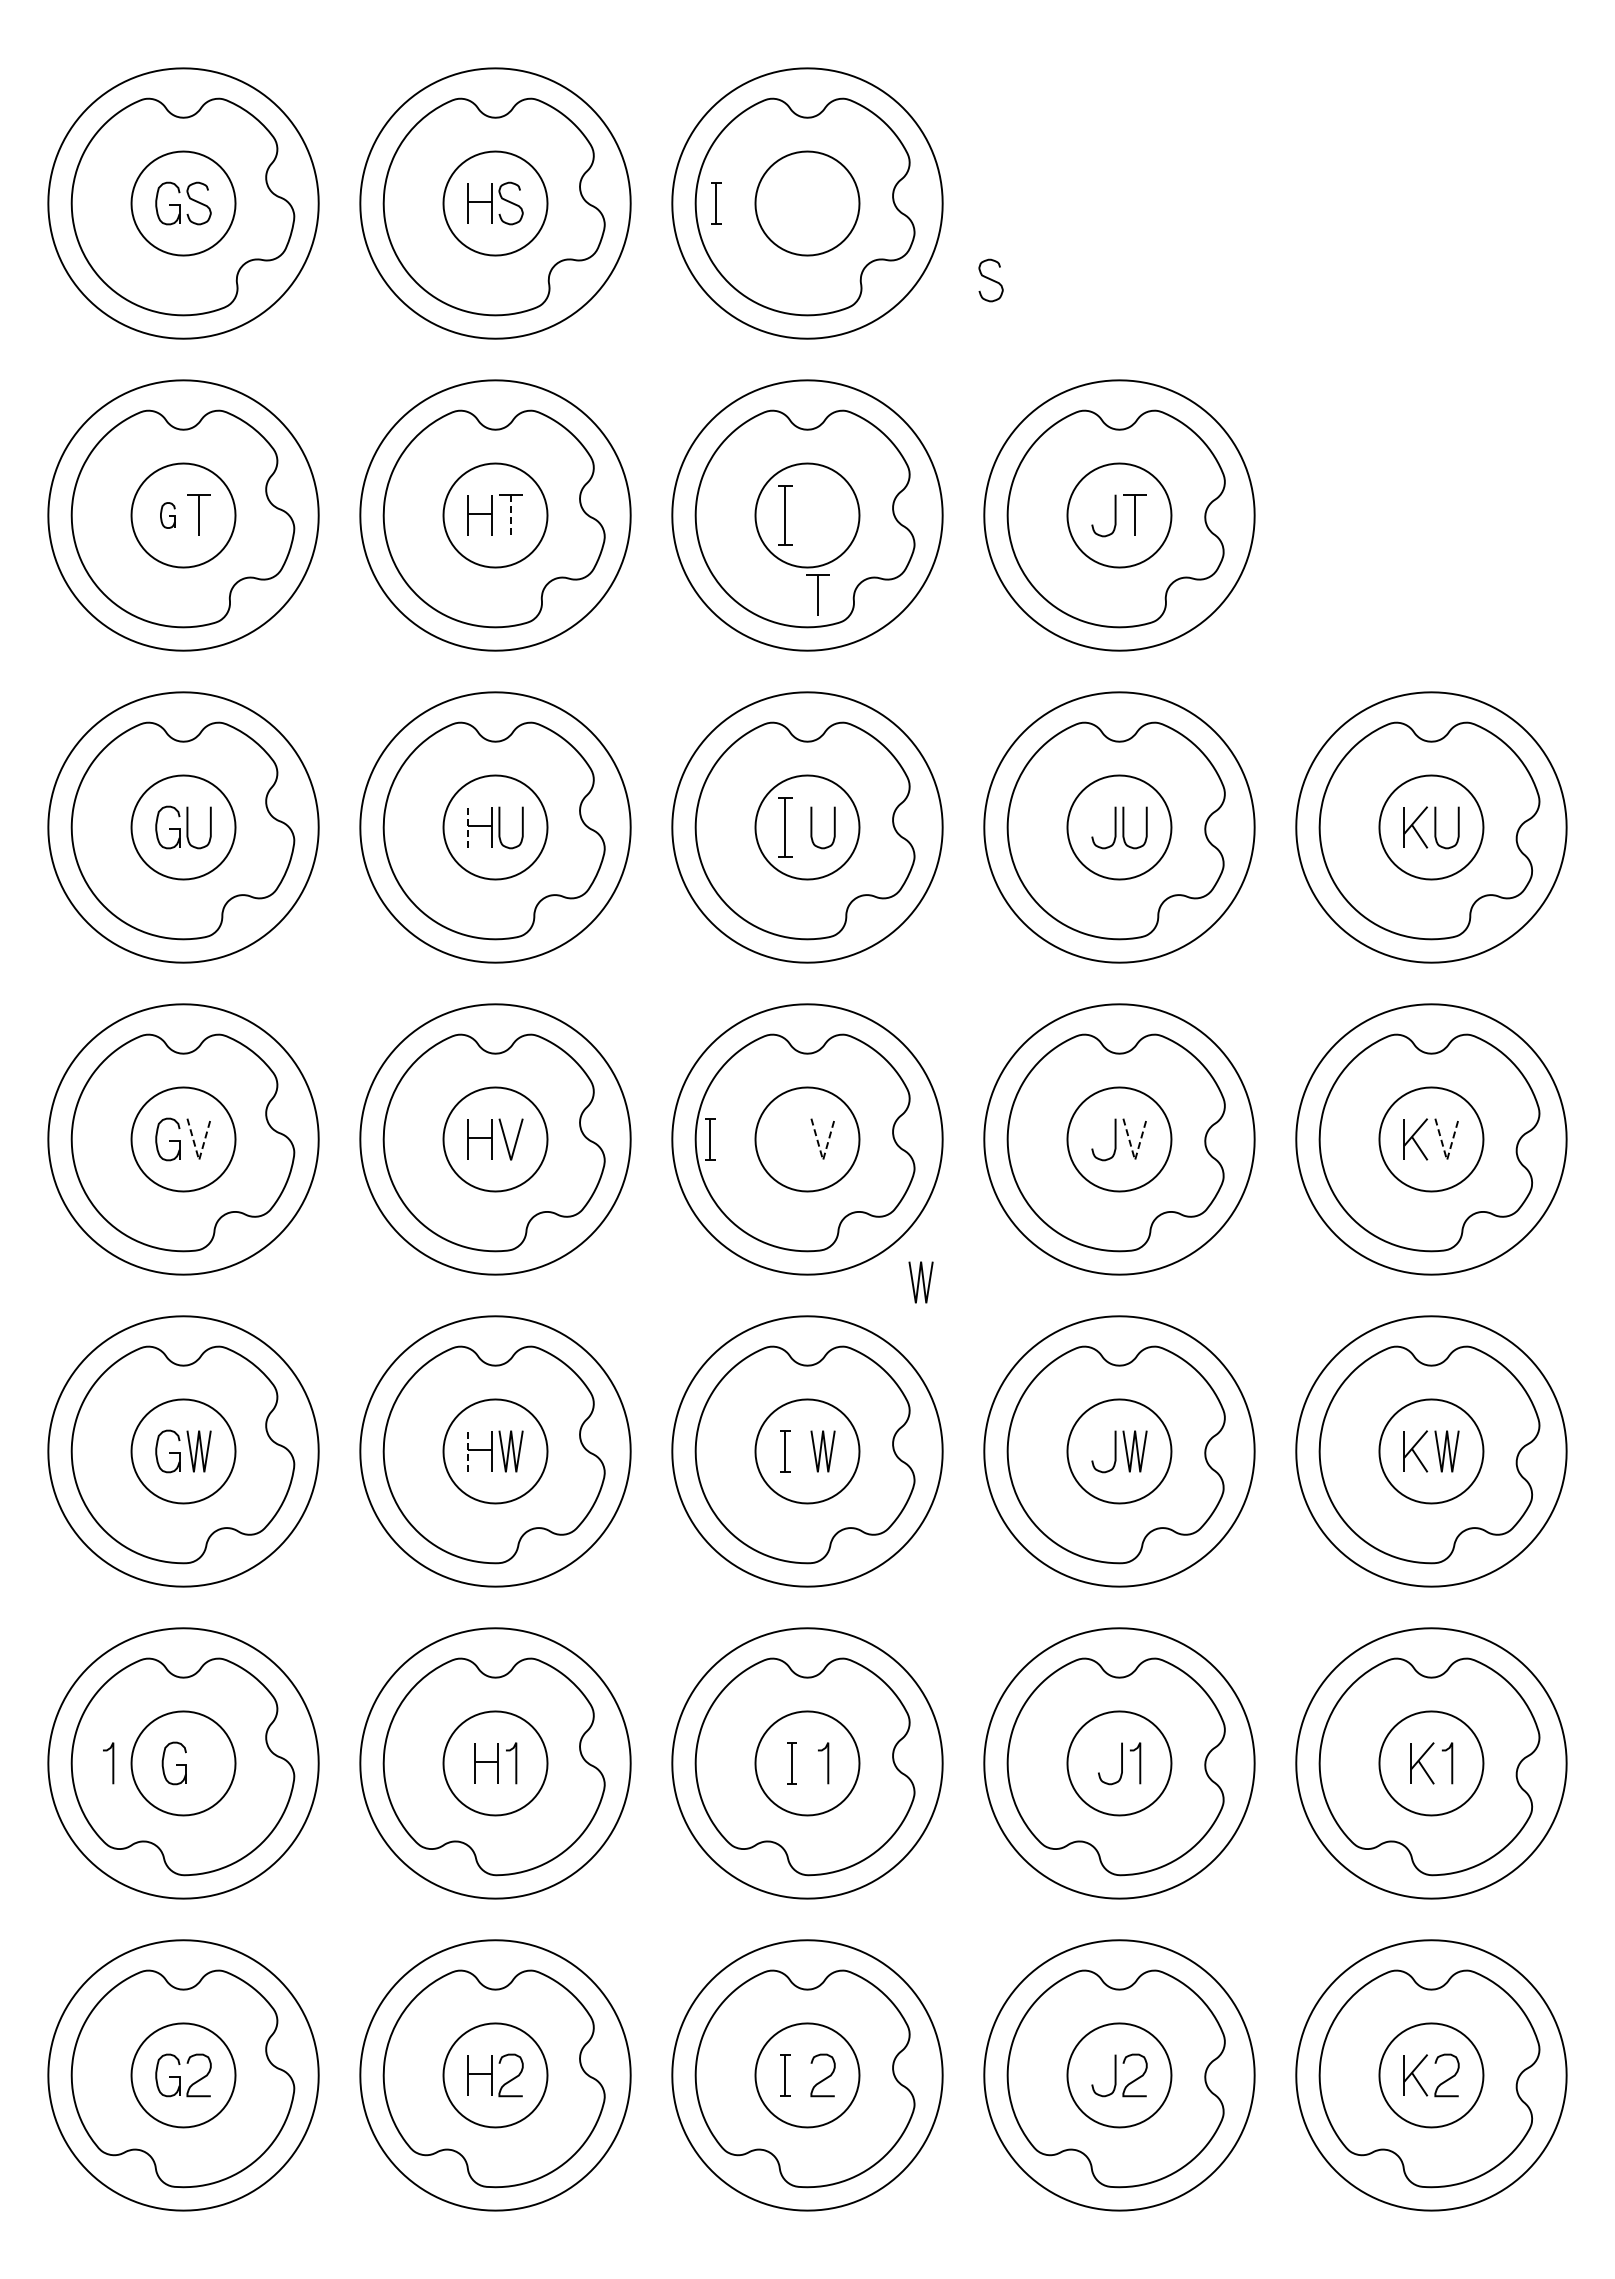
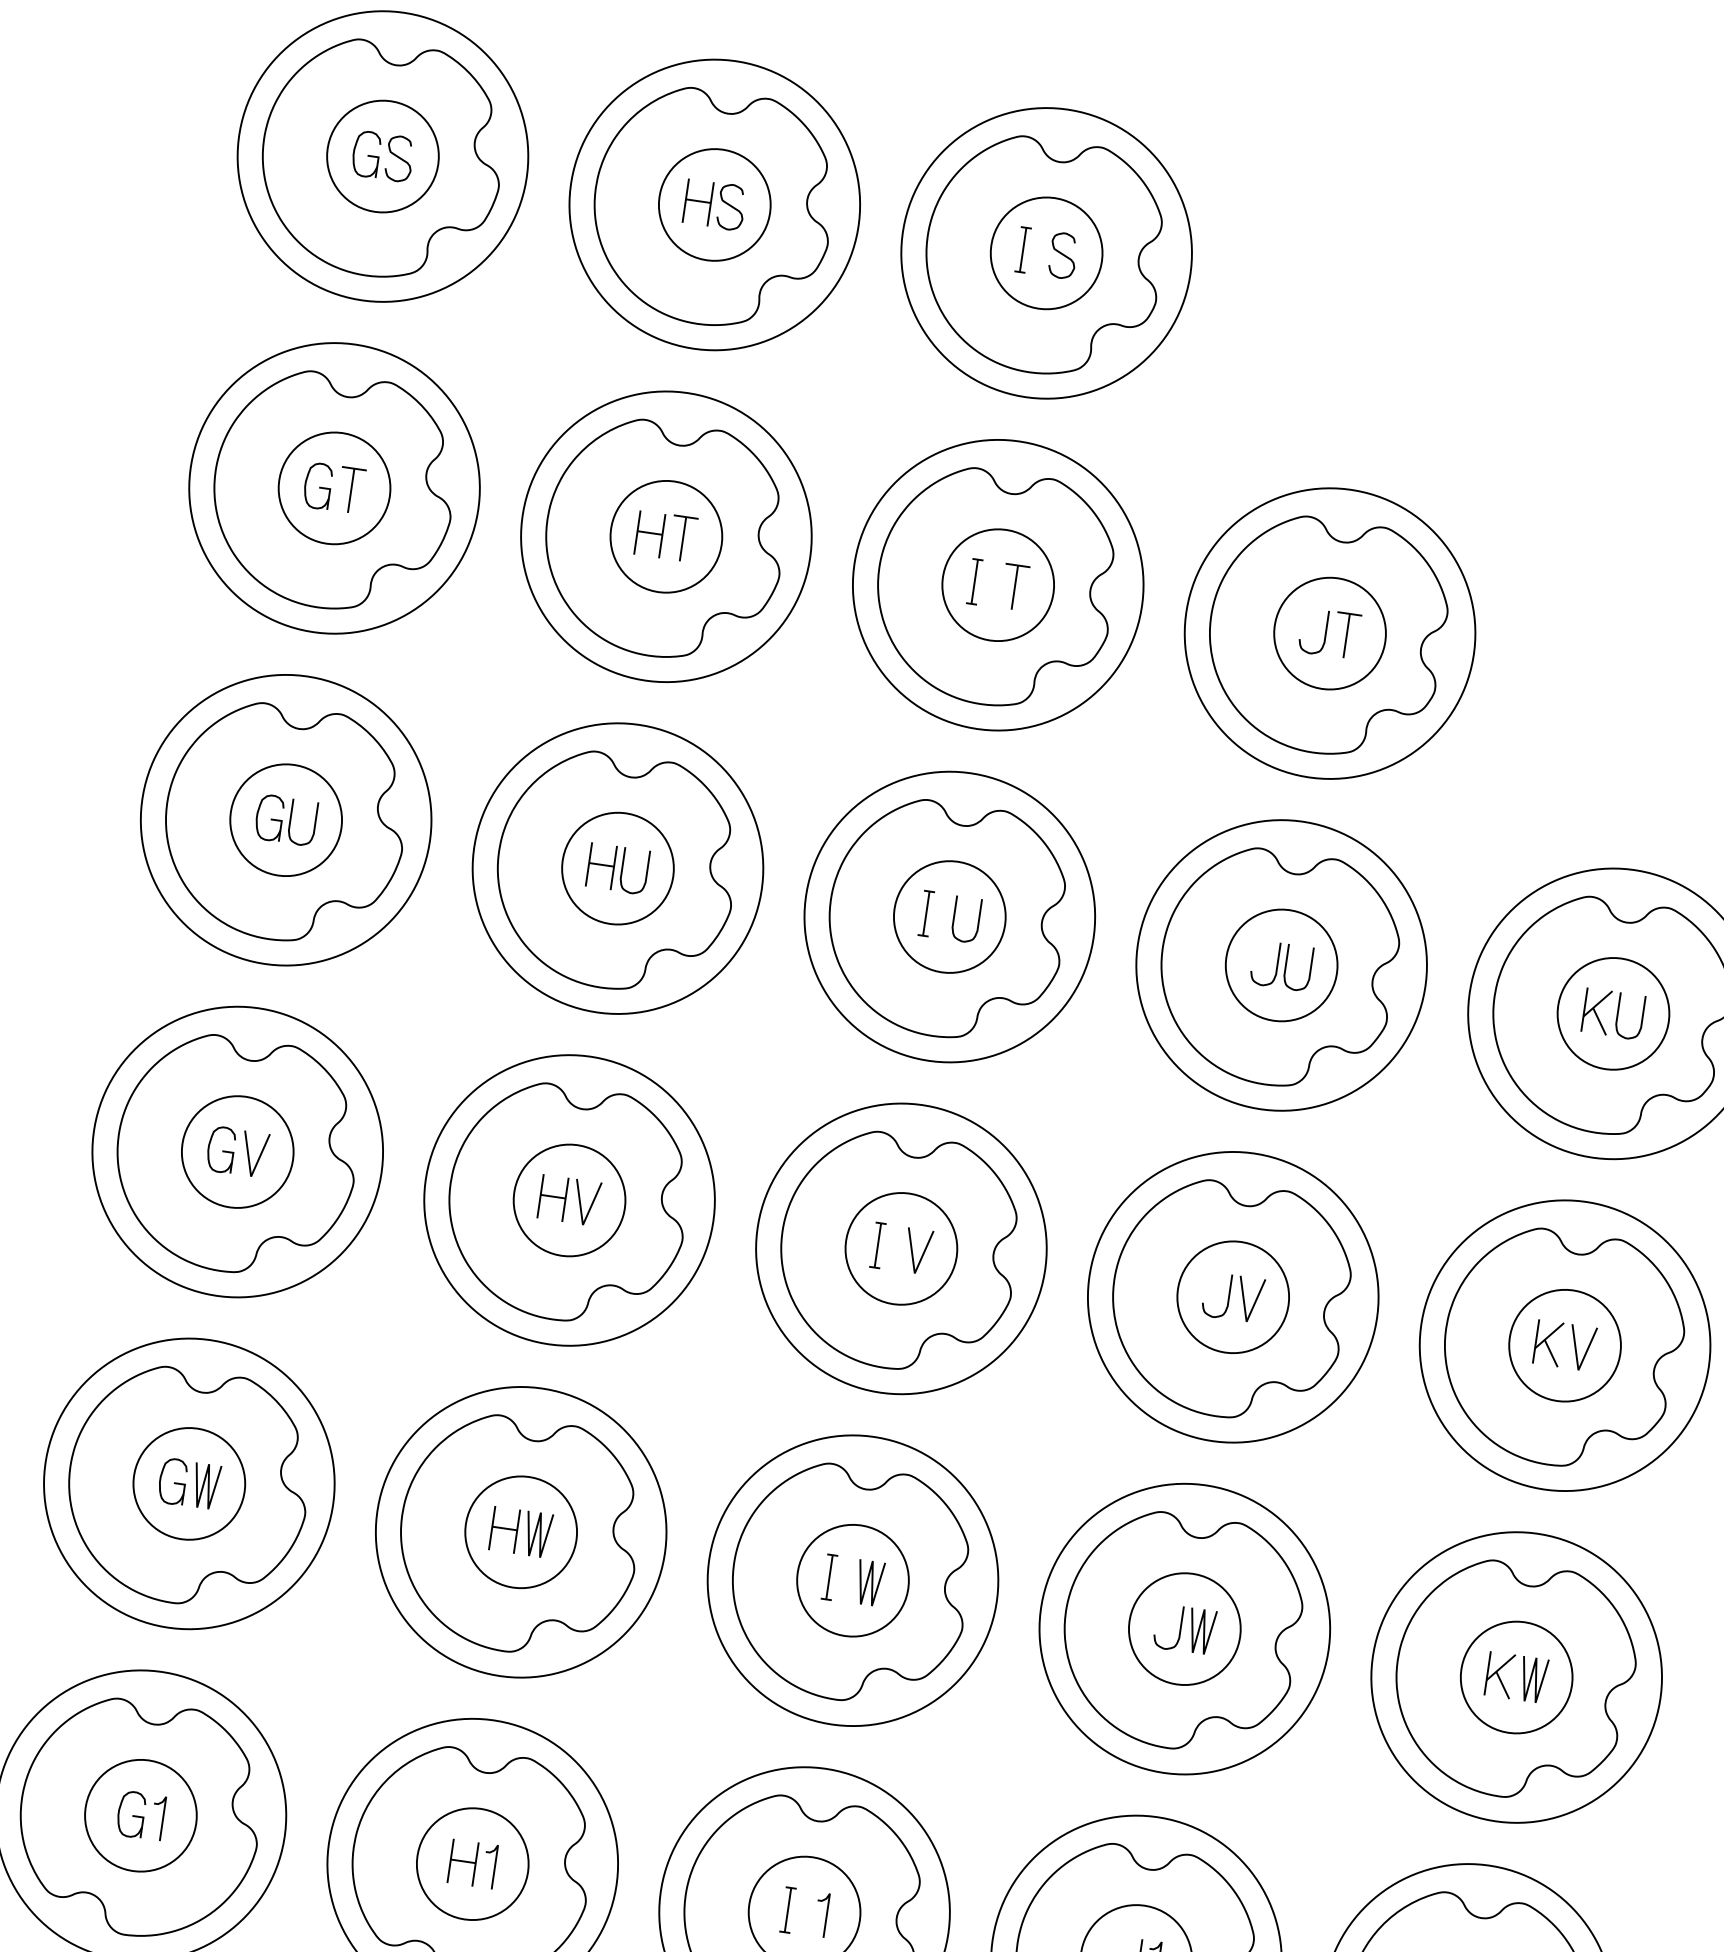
part: (716, 203) -> (1023, 249), moved
curve: (990, 280) -> (1062, 255), moved
part: (167, 515) -> (317, 485), size x1.67
line: (511, 515) -> (683, 539), dashed -> solid
part: (785, 515) -> (974, 581), size x0.71
part: (817, 594) -> (1014, 586), moved
line: (468, 827) -> (589, 864), dashed -> solid
part: (785, 827) -> (926, 913), size x0.71
part: (710, 1139) -> (878, 1245), moved
line: (199, 1160) -> (251, 1176), dashed -> solid
line: (823, 1160) -> (915, 1273), dashed -> solid
line: (1135, 1160) -> (1247, 1322), dashed -> solid
line: (1447, 1160) -> (1578, 1370), dashed -> solid
line: (919, 1282) -> (998, 1418), removed
line: (468, 1451) -> (492, 1528), dashed -> solid
curve: (112, 1763) -> (162, 1818), moved

